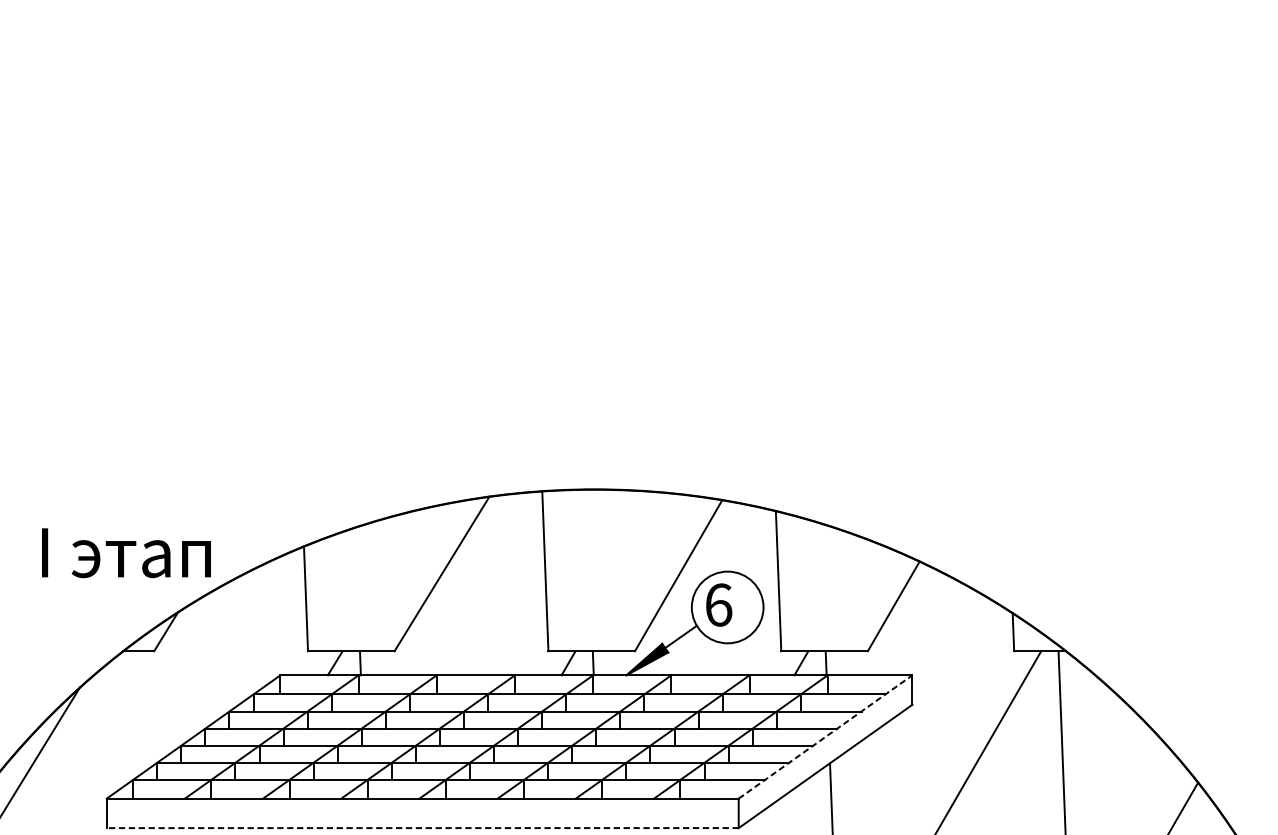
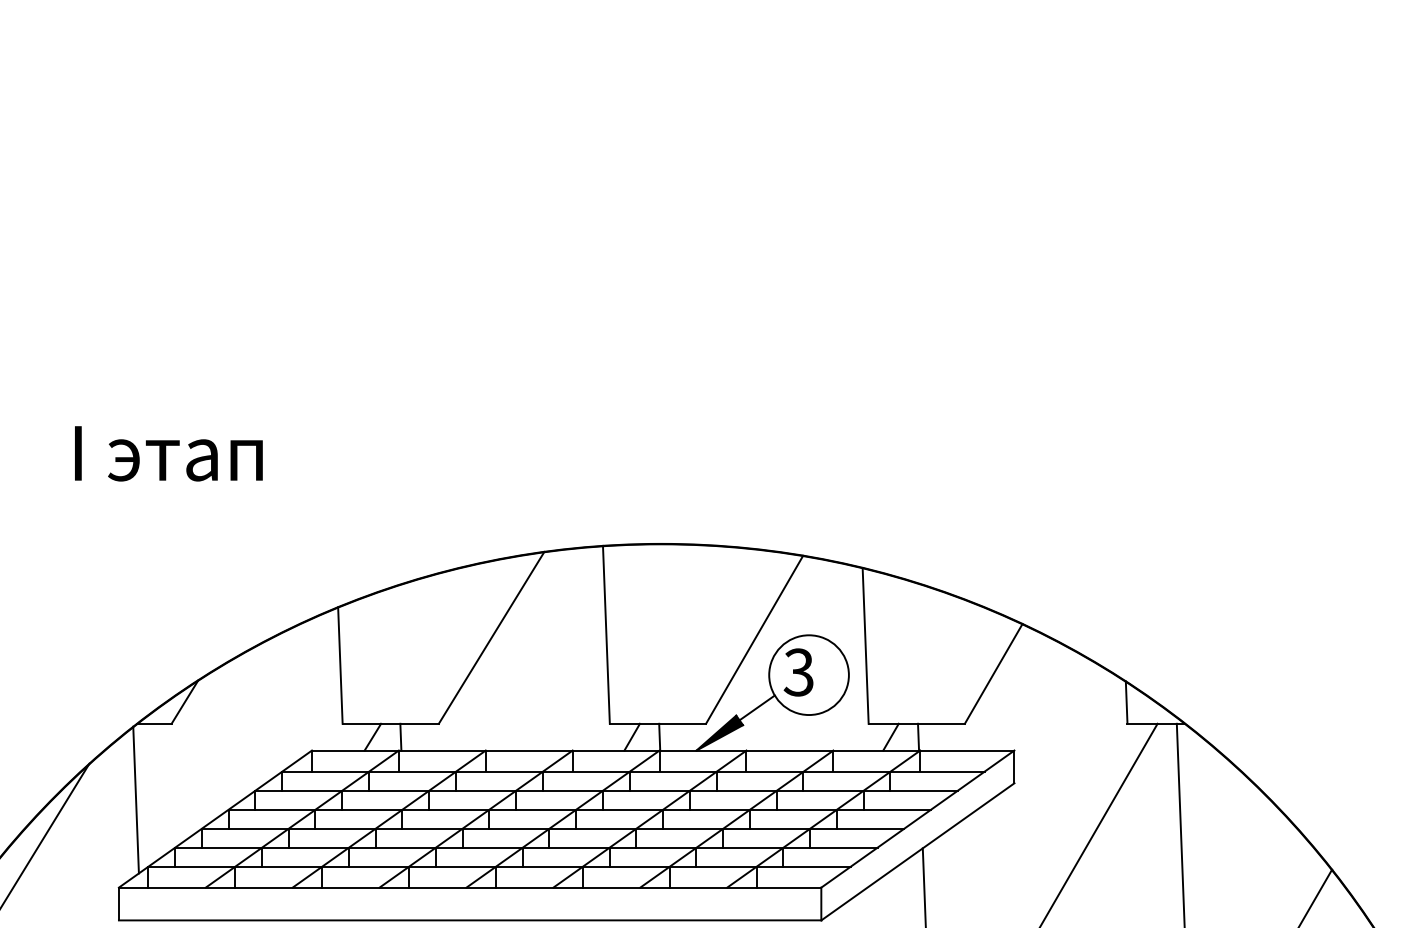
text: (126, 552) -> (168, 453), moved
text: (718, 605) -> (798, 672), 6 -> 3
line: (121, 719) -> (135, 799), added
line: (826, 736) -> (918, 818), dashed -> solid
line: (422, 828) -> (469, 920), dashed -> solid

